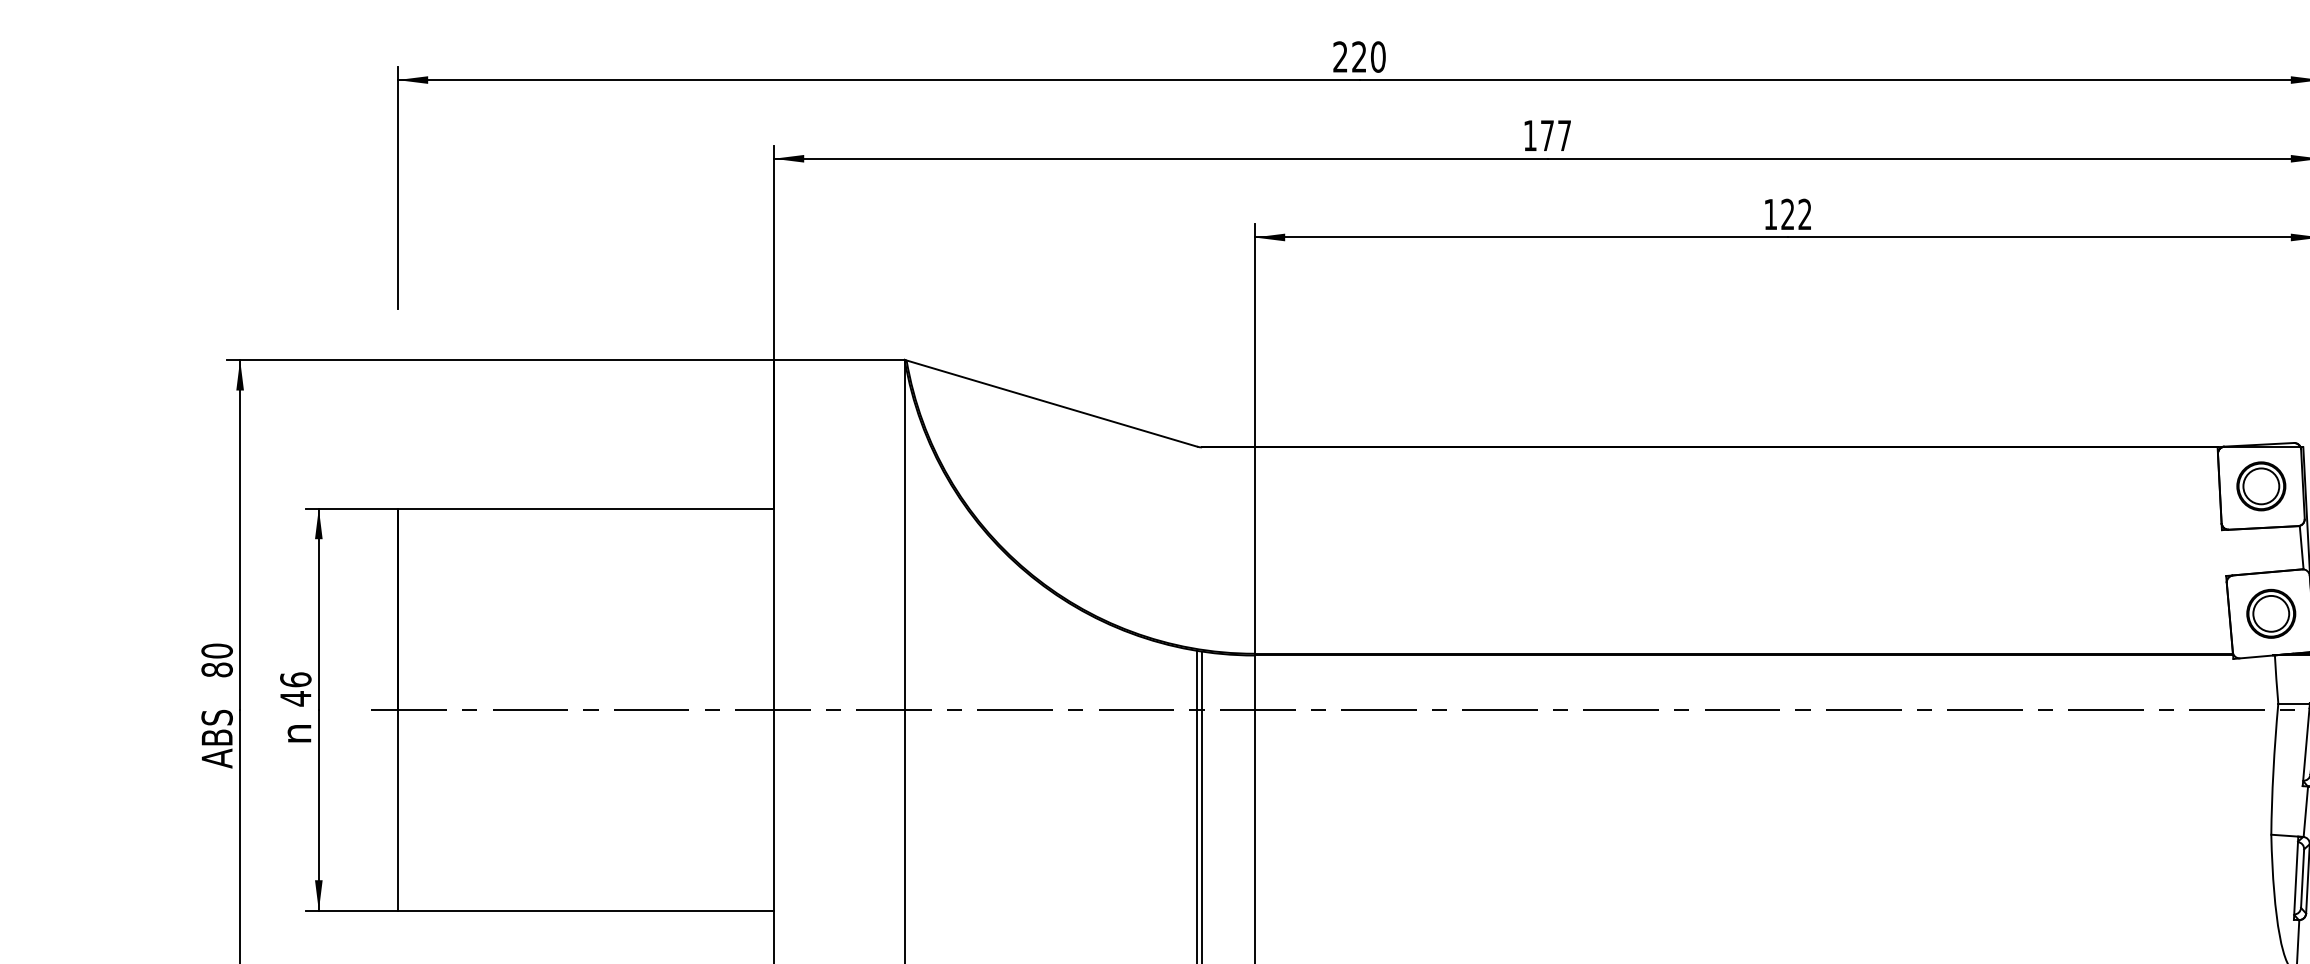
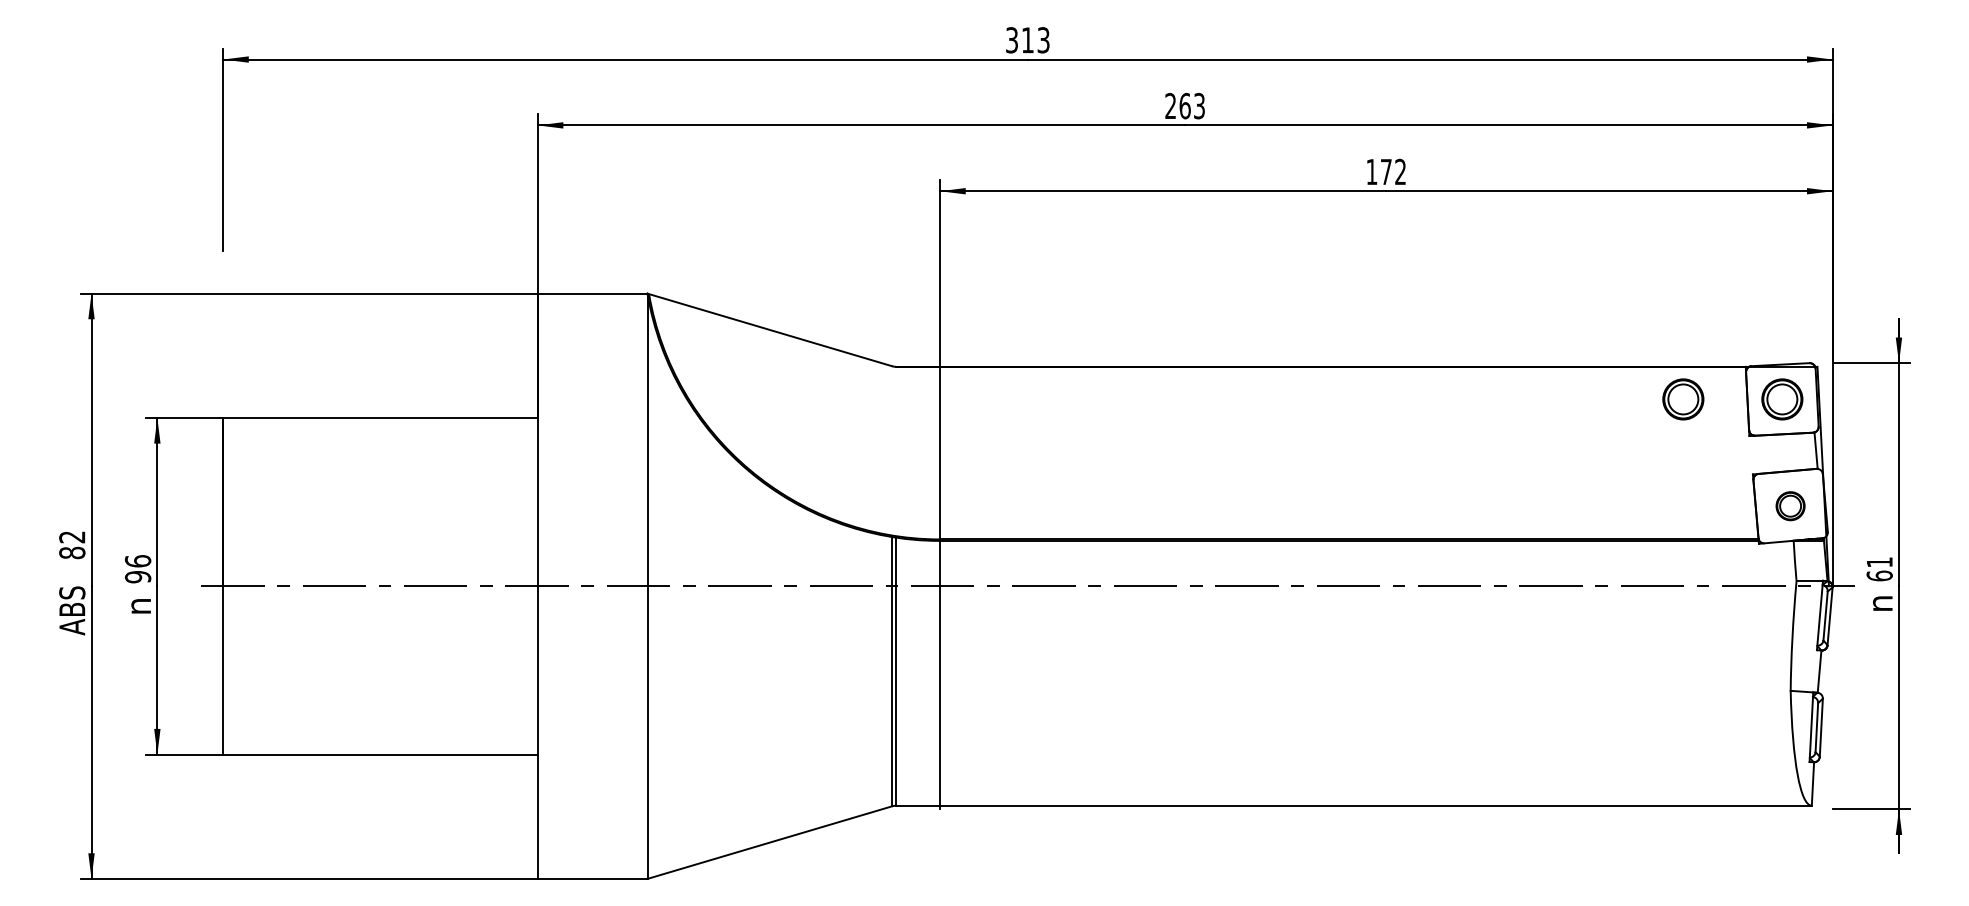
text: (1358, 57) -> (1027, 40), 220 -> 313
text: (1546, 136) -> (1184, 106), 177 -> 263
text: (1786, 213) -> (1385, 171), 122 -> 172
part: (2143, 486) -> (1683, 399), added
part: (2271, 614) -> (1790, 506), size x0.7
text: (217, 651) -> (72, 537), 80 -> 82
text: (295, 698) -> (137, 576), 46 -> 96

